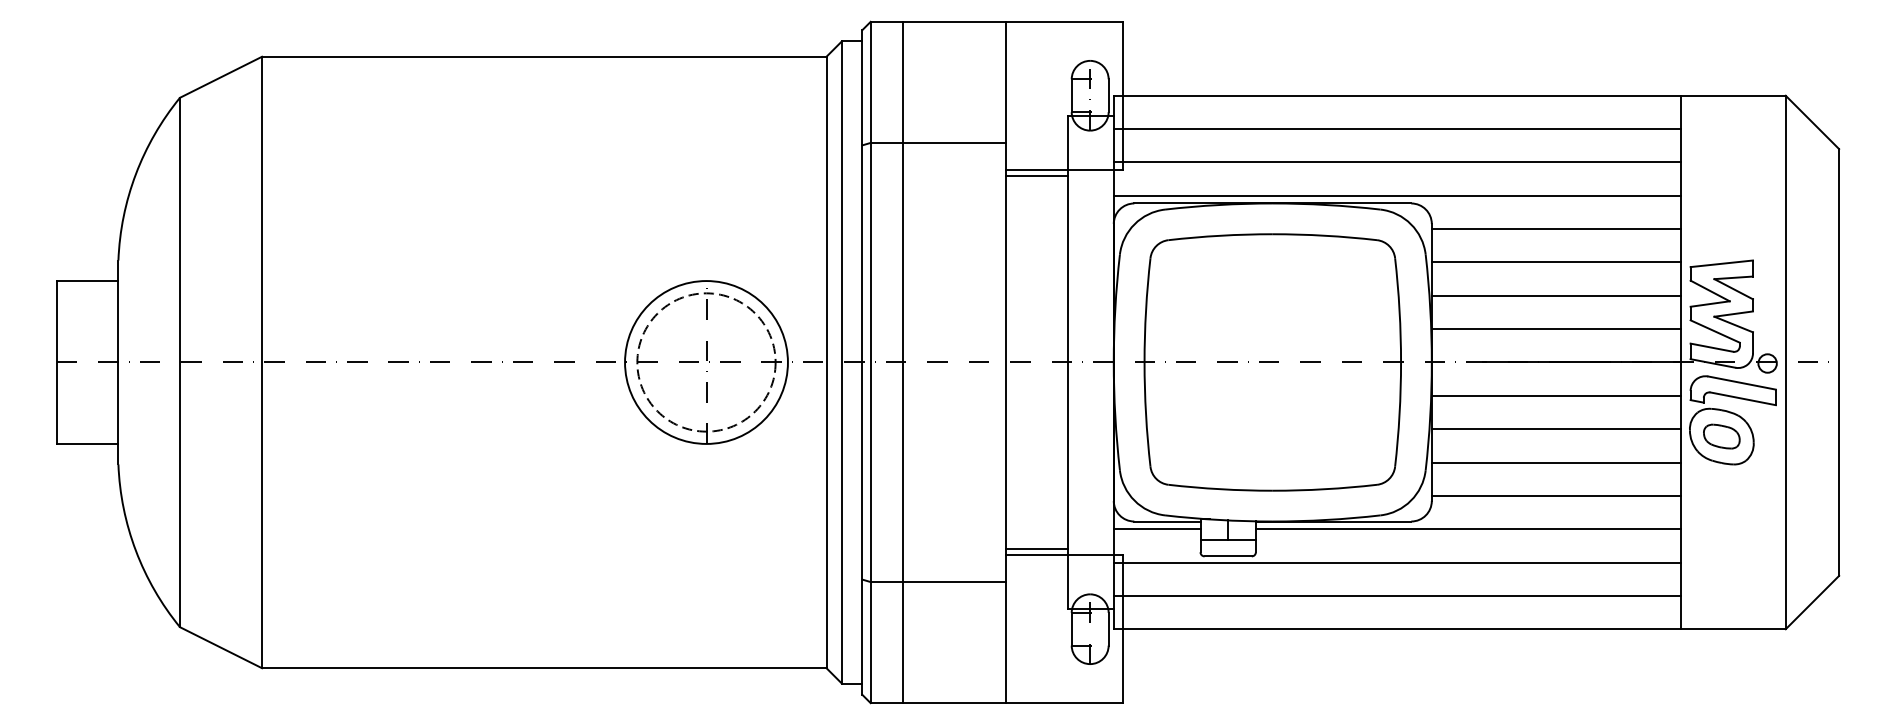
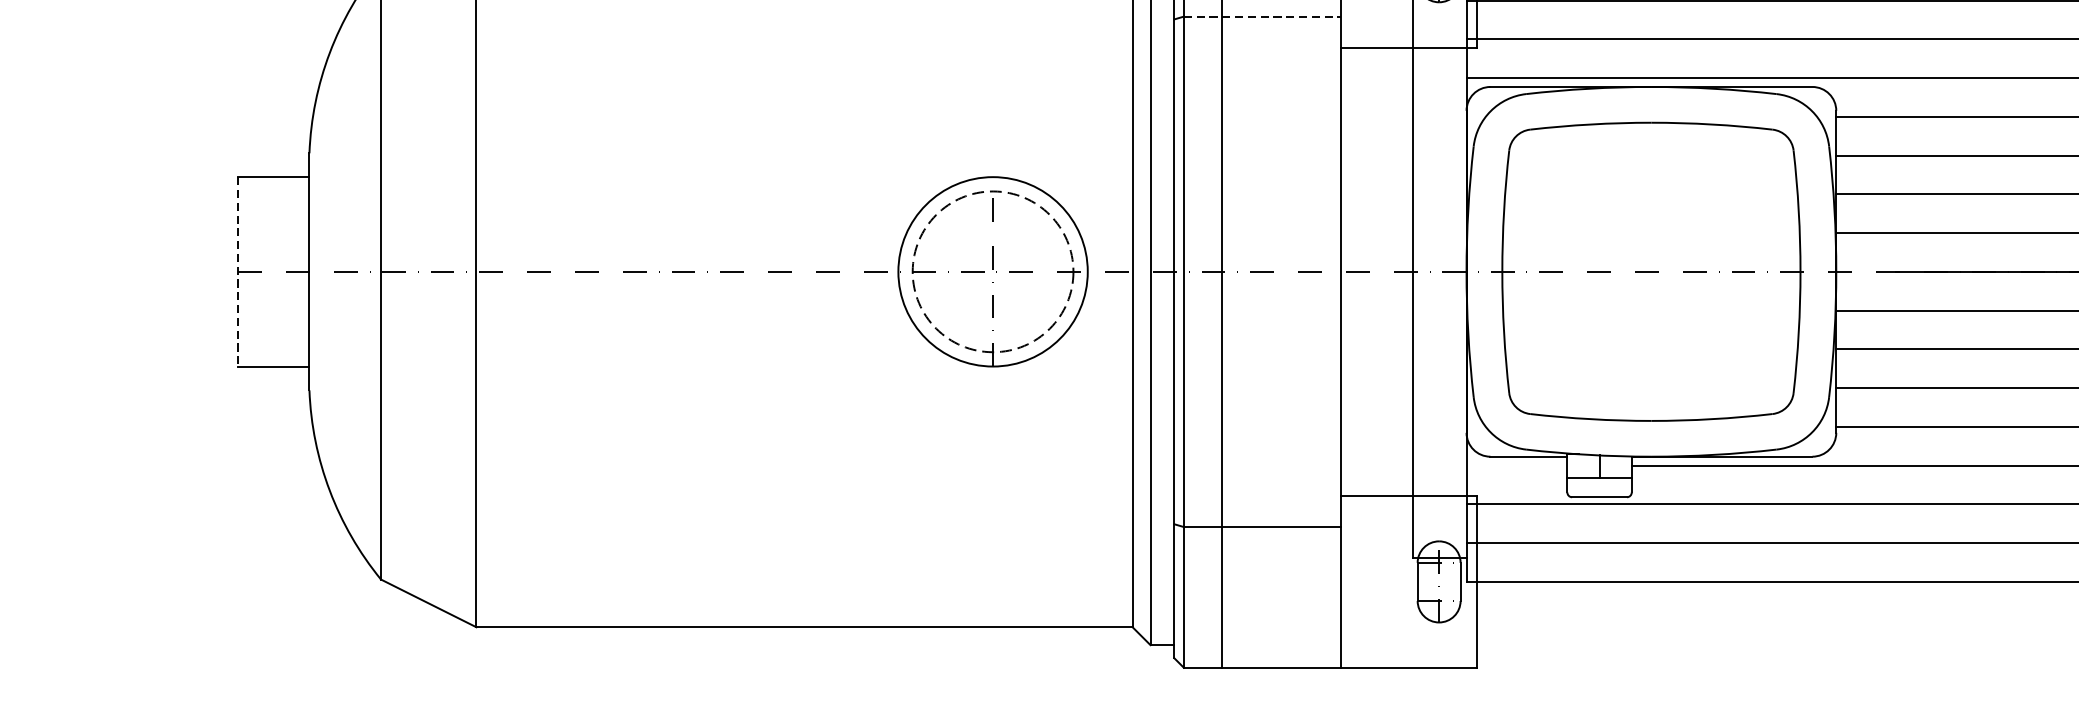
line: (938, 142) -> (1262, 16), solid -> dashed
line: (1036, 175) -> (1376, 54), removed
line: (56, 362) -> (237, 271), solid -> dashed
line: (1156, 529) -> (1516, 465), removed
line: (1036, 549) -> (1376, 489), removed

